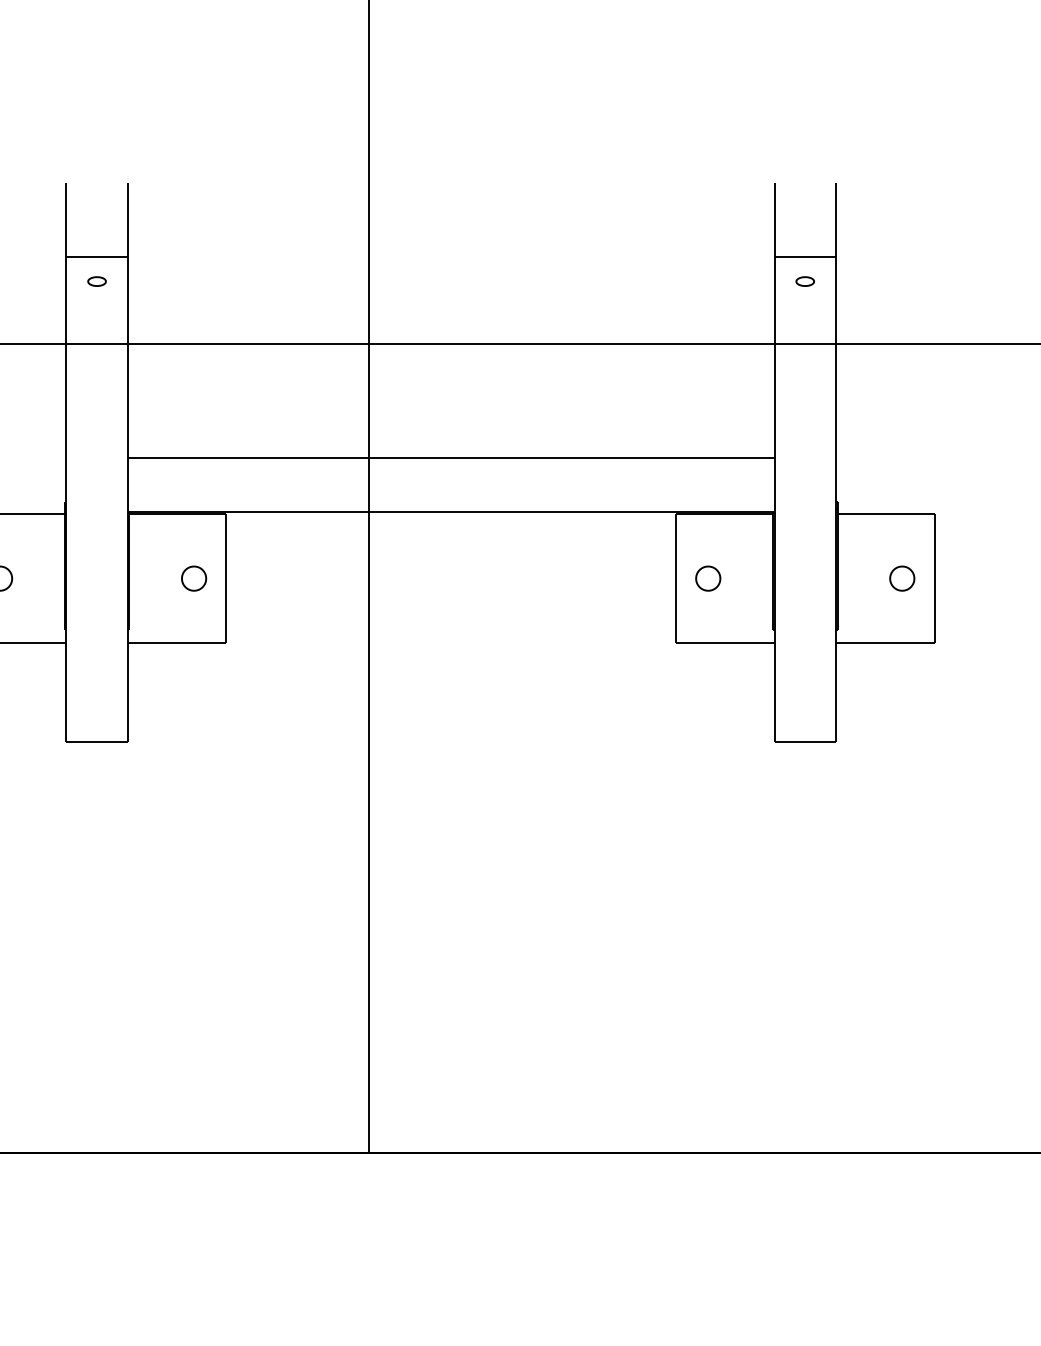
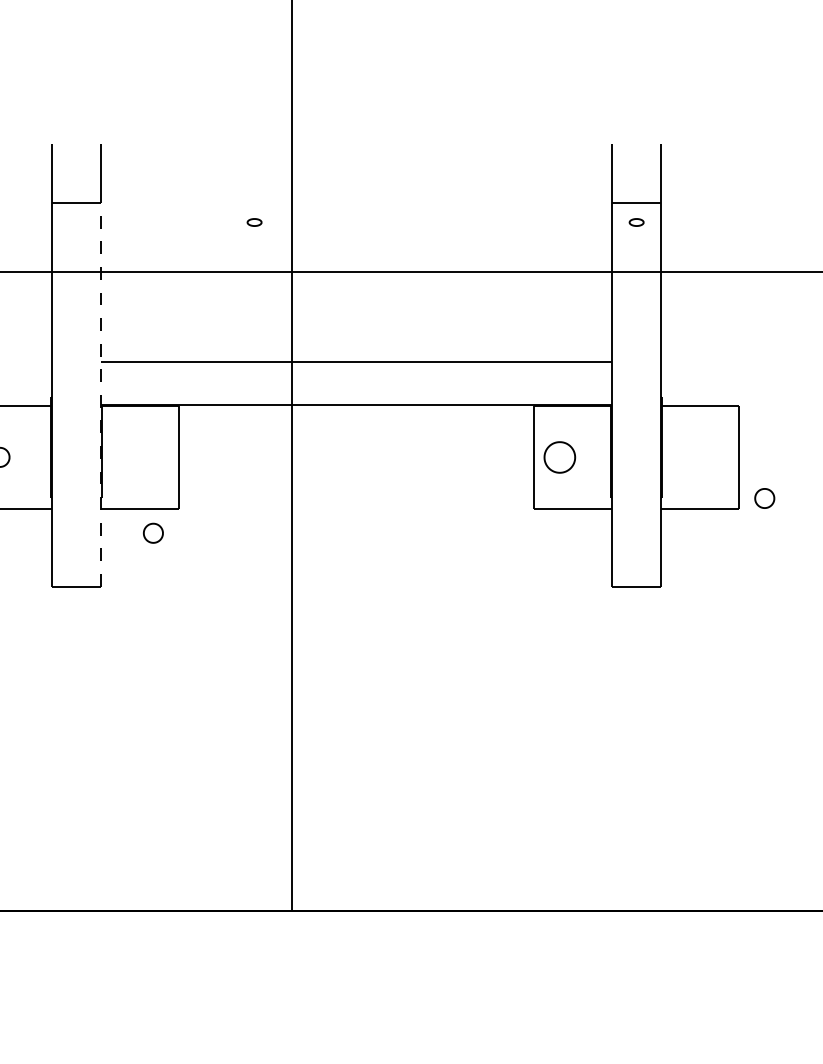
part: (96, 281) -> (254, 222), moved
line: (127, 499) -> (100, 394), solid -> dashed
part: (194, 578) -> (153, 533), moved
part: (708, 578) -> (560, 457), size x1.6
part: (902, 578) -> (764, 498), moved

